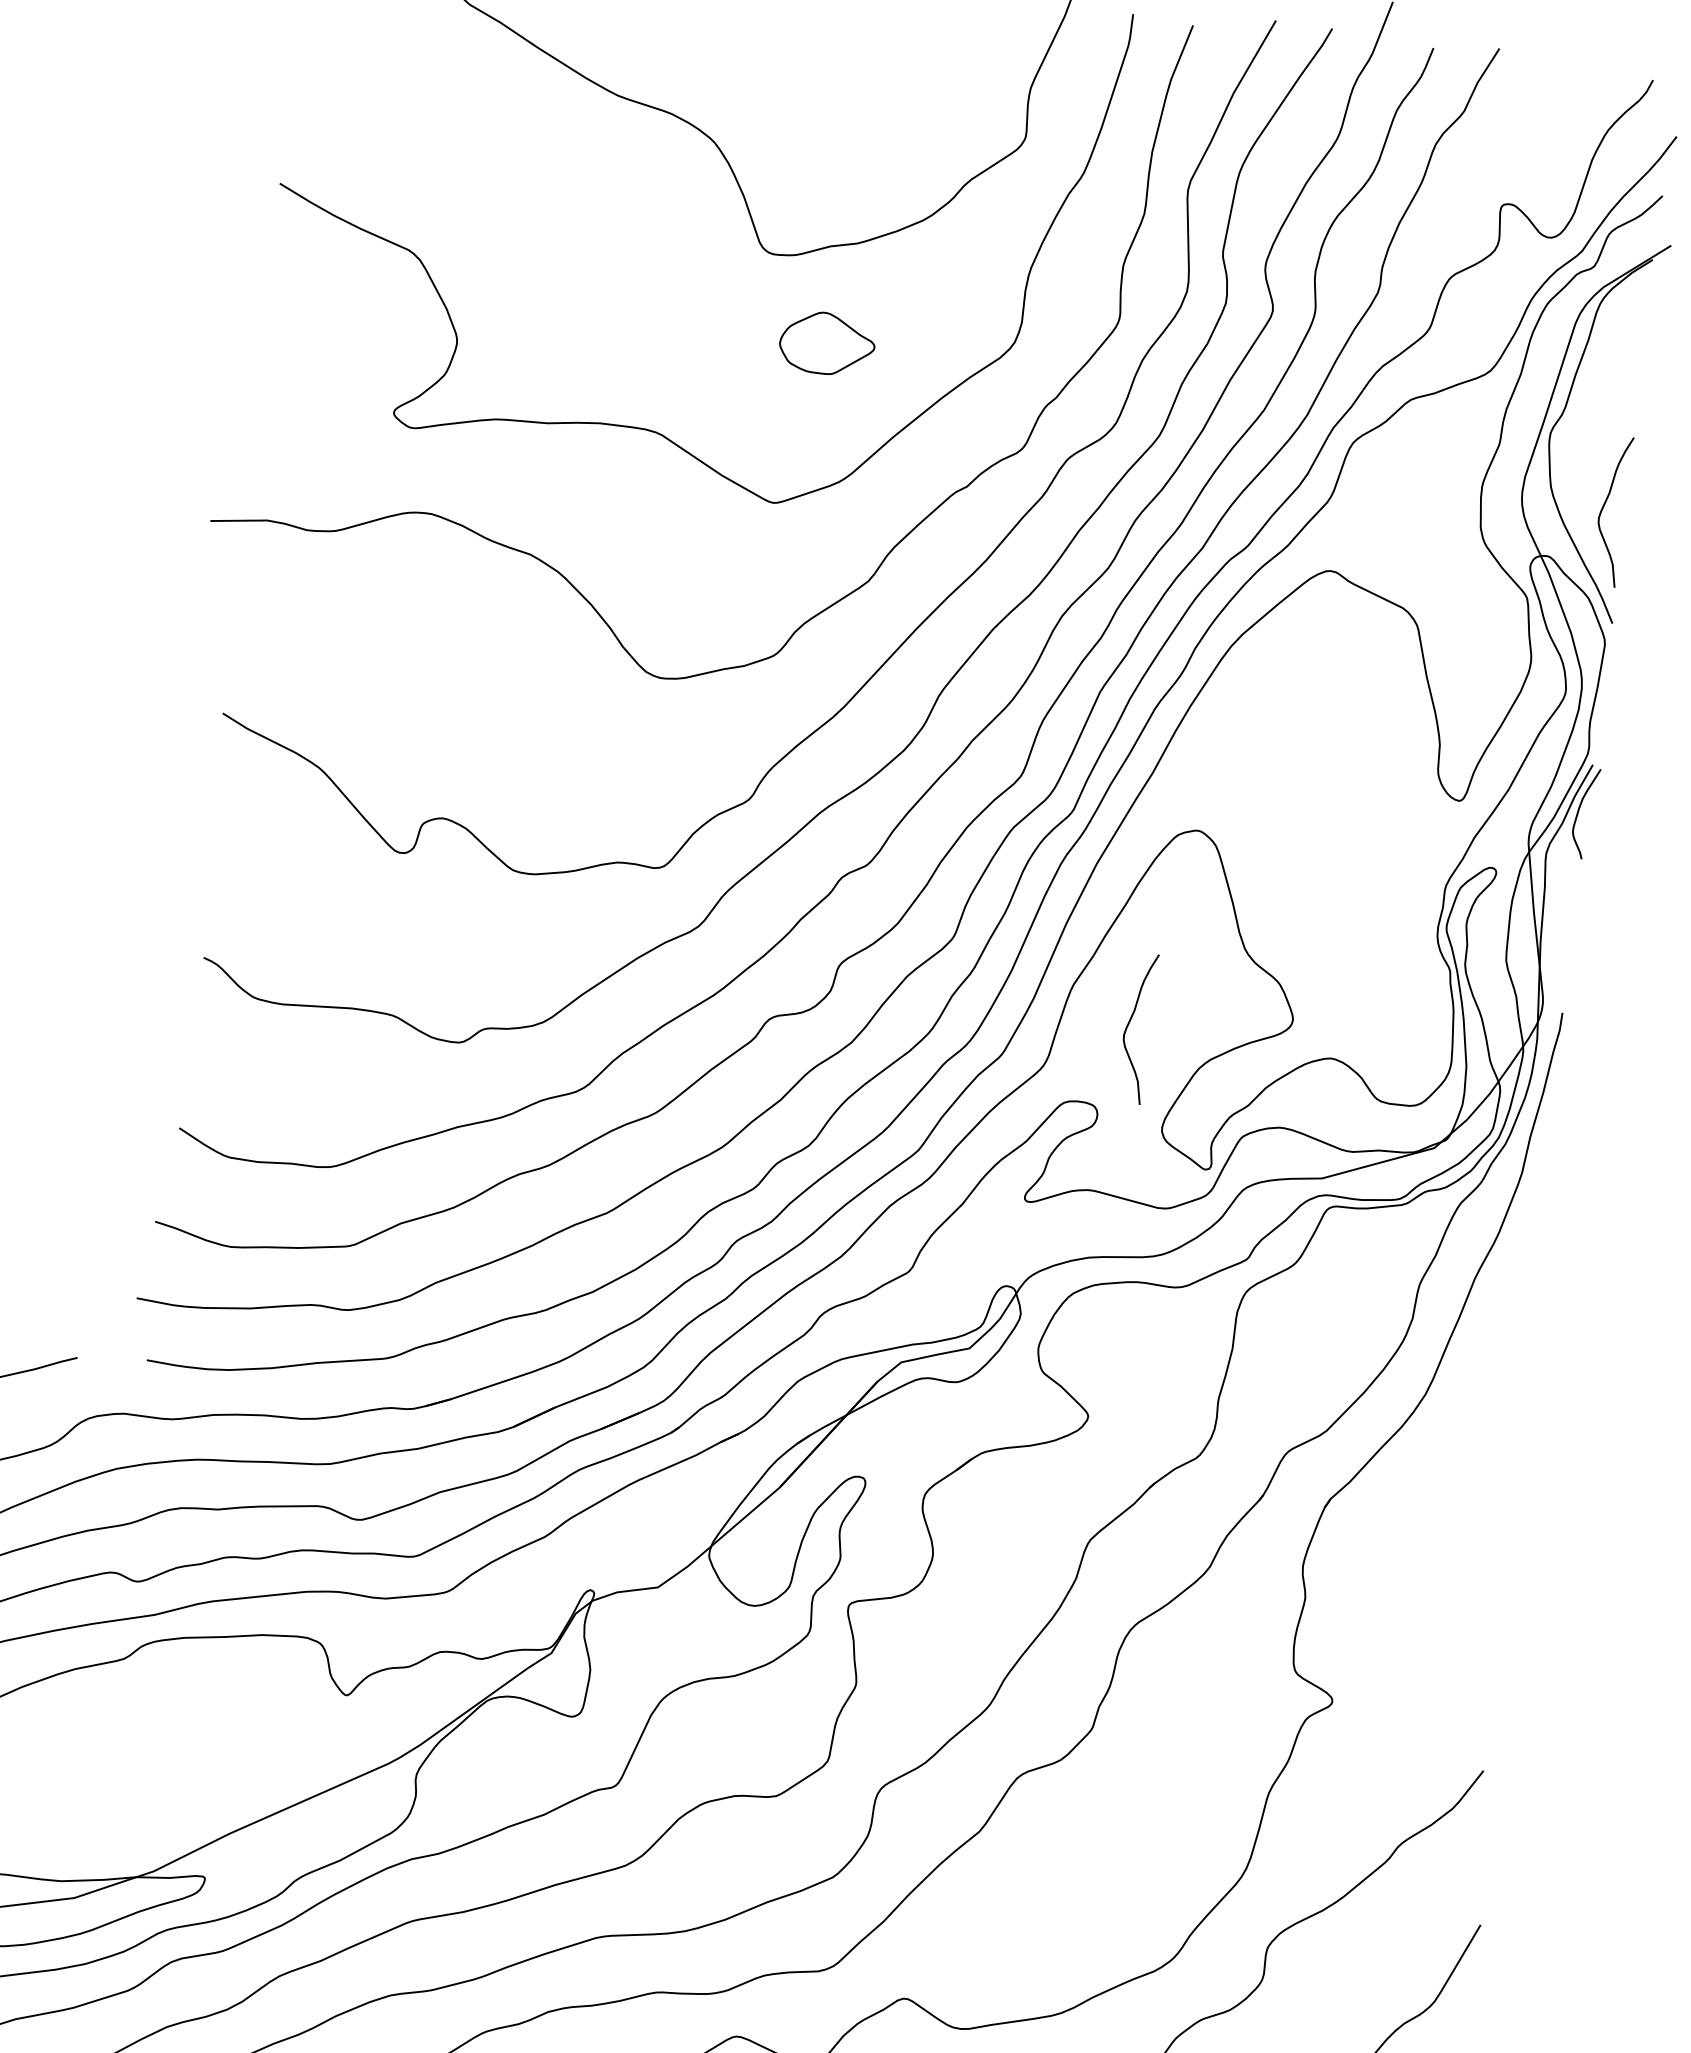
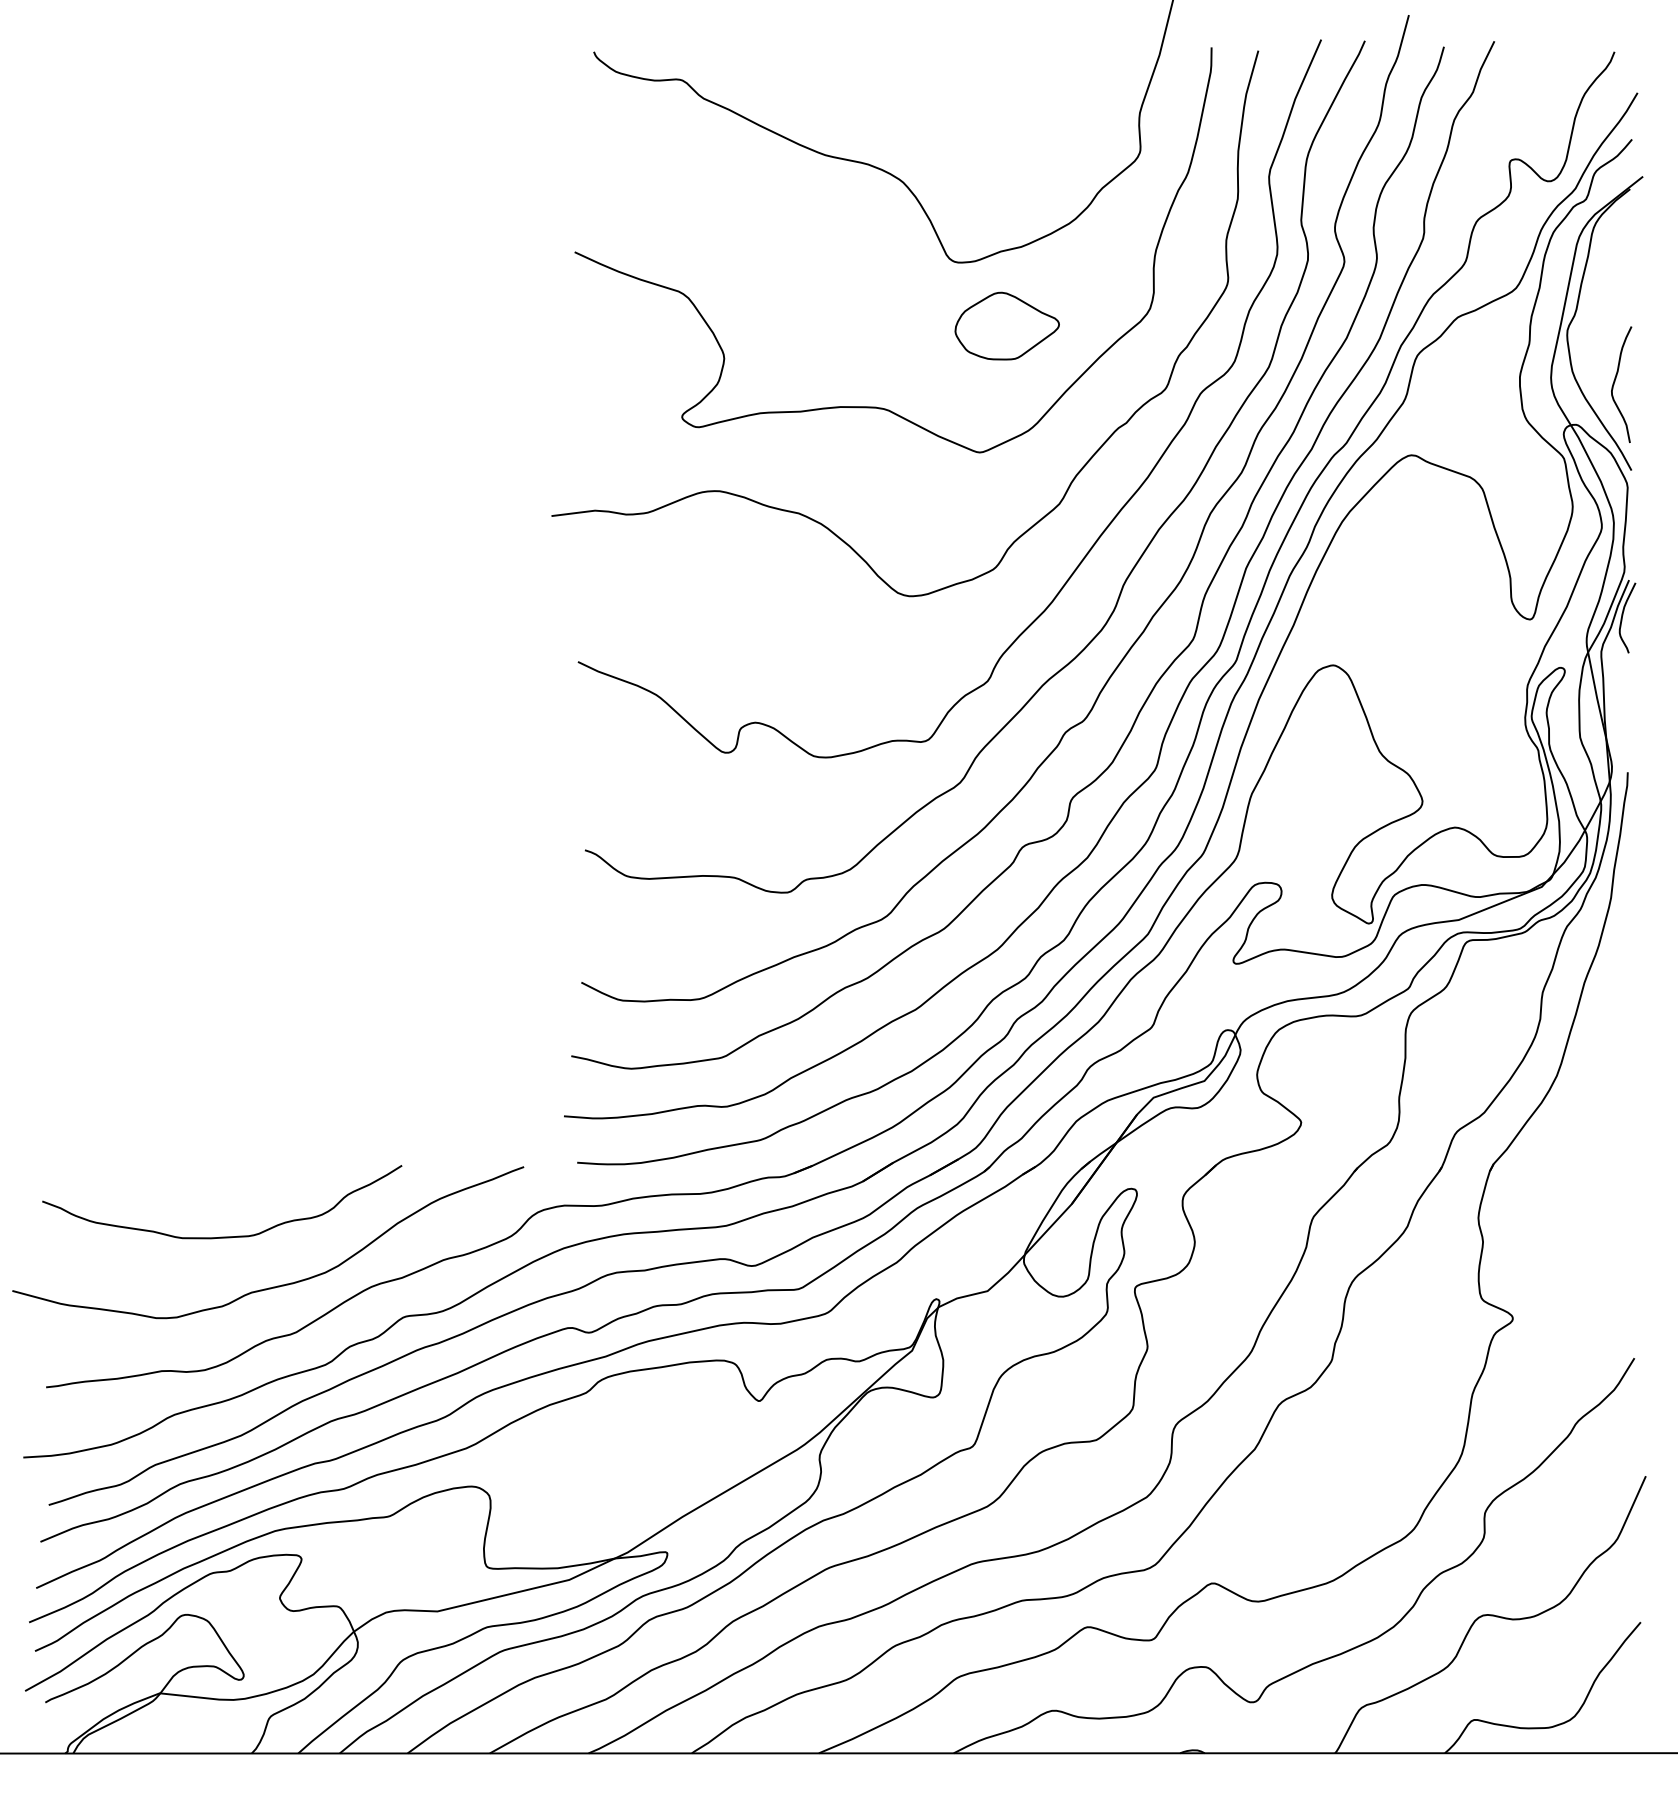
part: (826, 342) -> (1006, 325), size x1.43
curve: (1130, 1023) -> (1298, 818), removed

